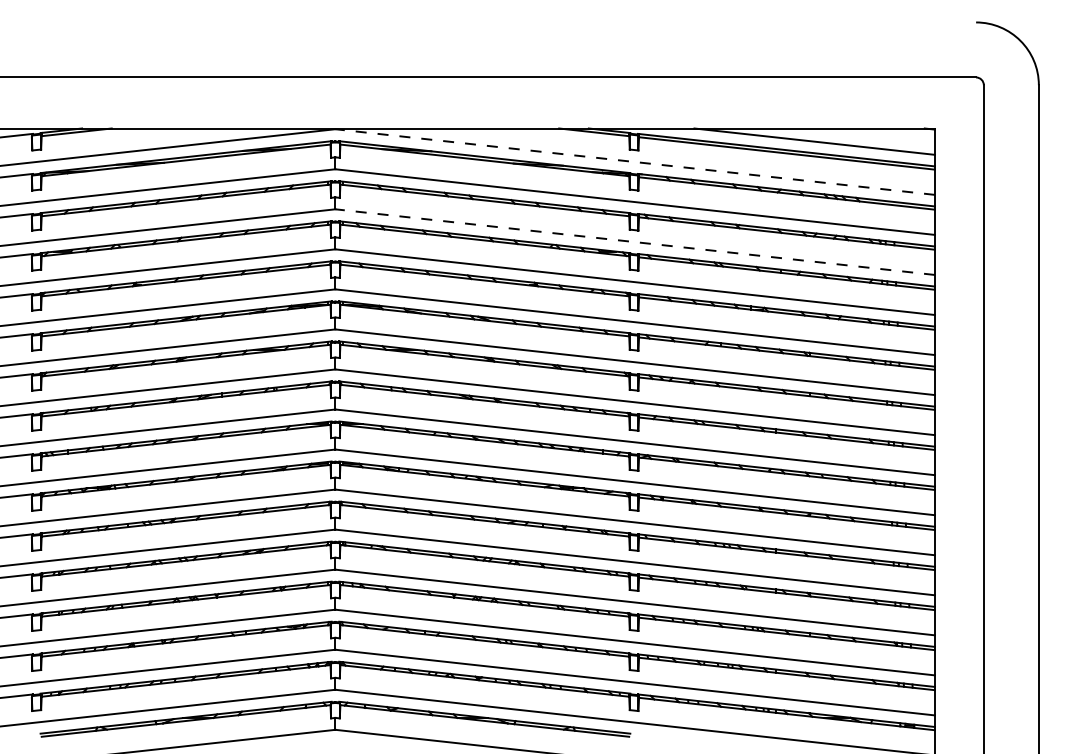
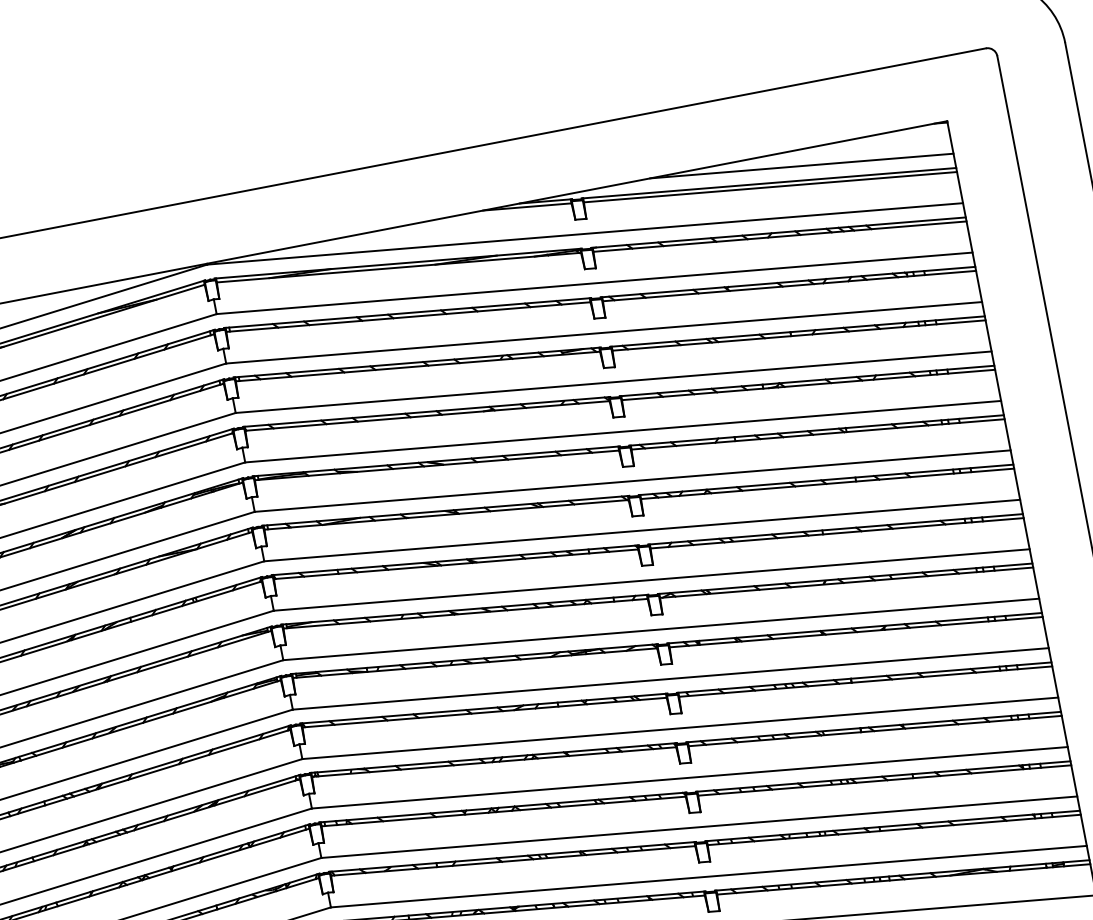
line: (635, 162) -> (585, 234), dashed -> solid
line: (635, 242) -> (604, 333), dashed -> solid

